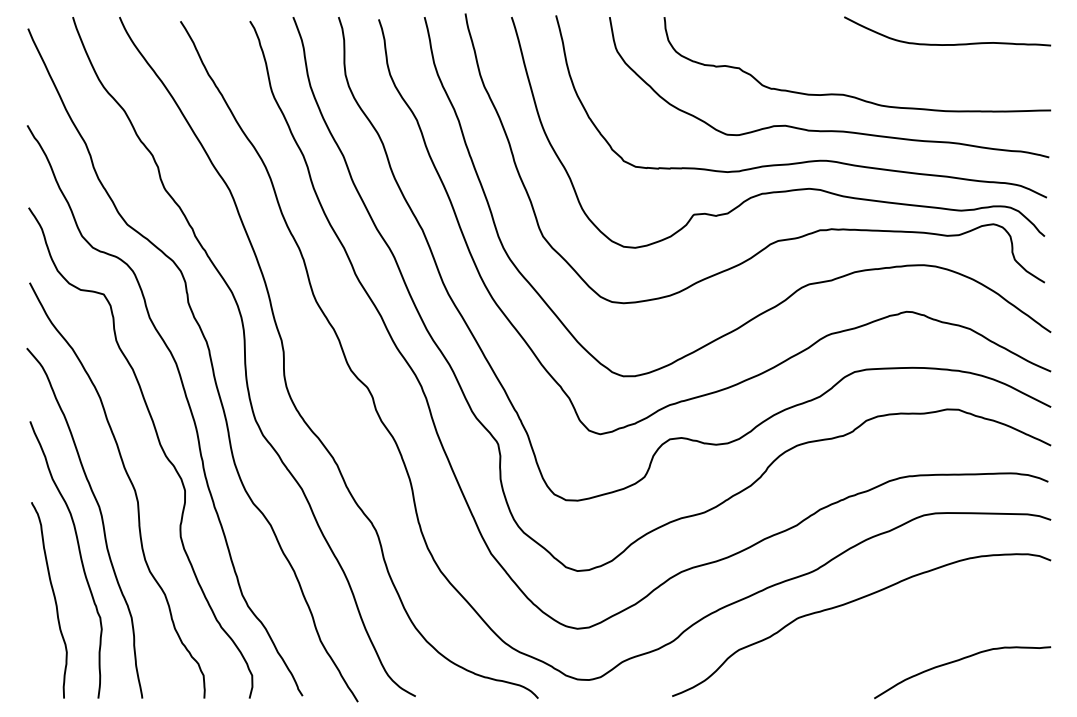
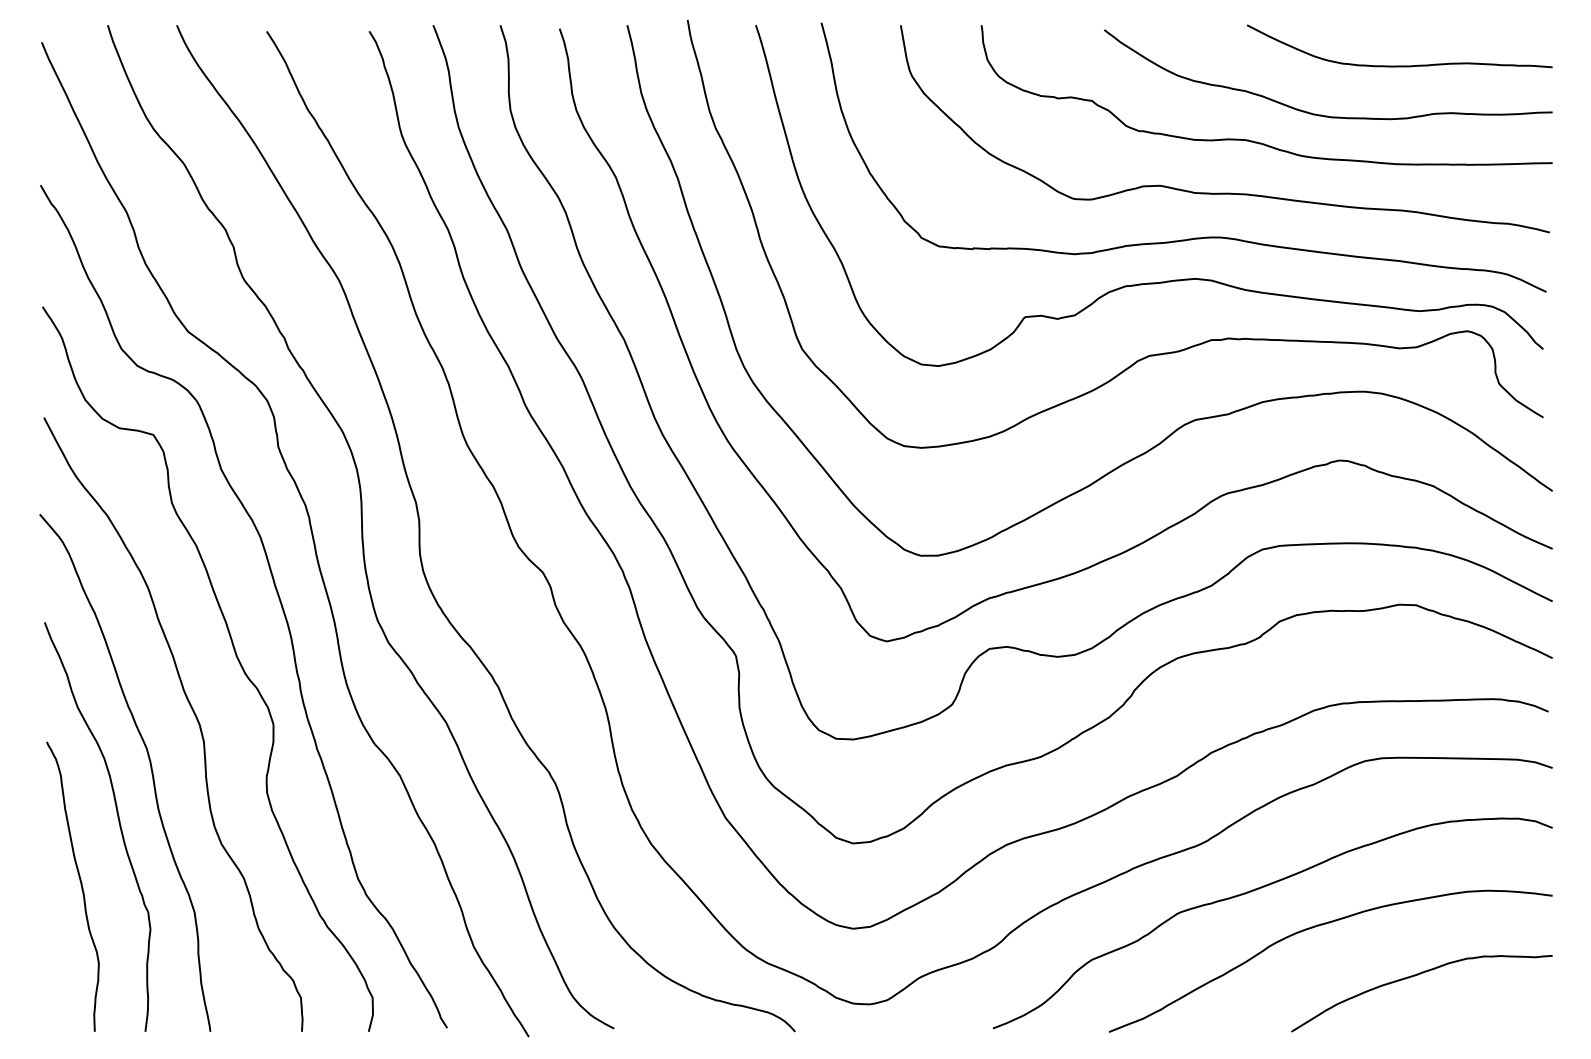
curve: (897, 77) -> (1325, 114), added
curve: (893, 627) -> (1319, 926), added

